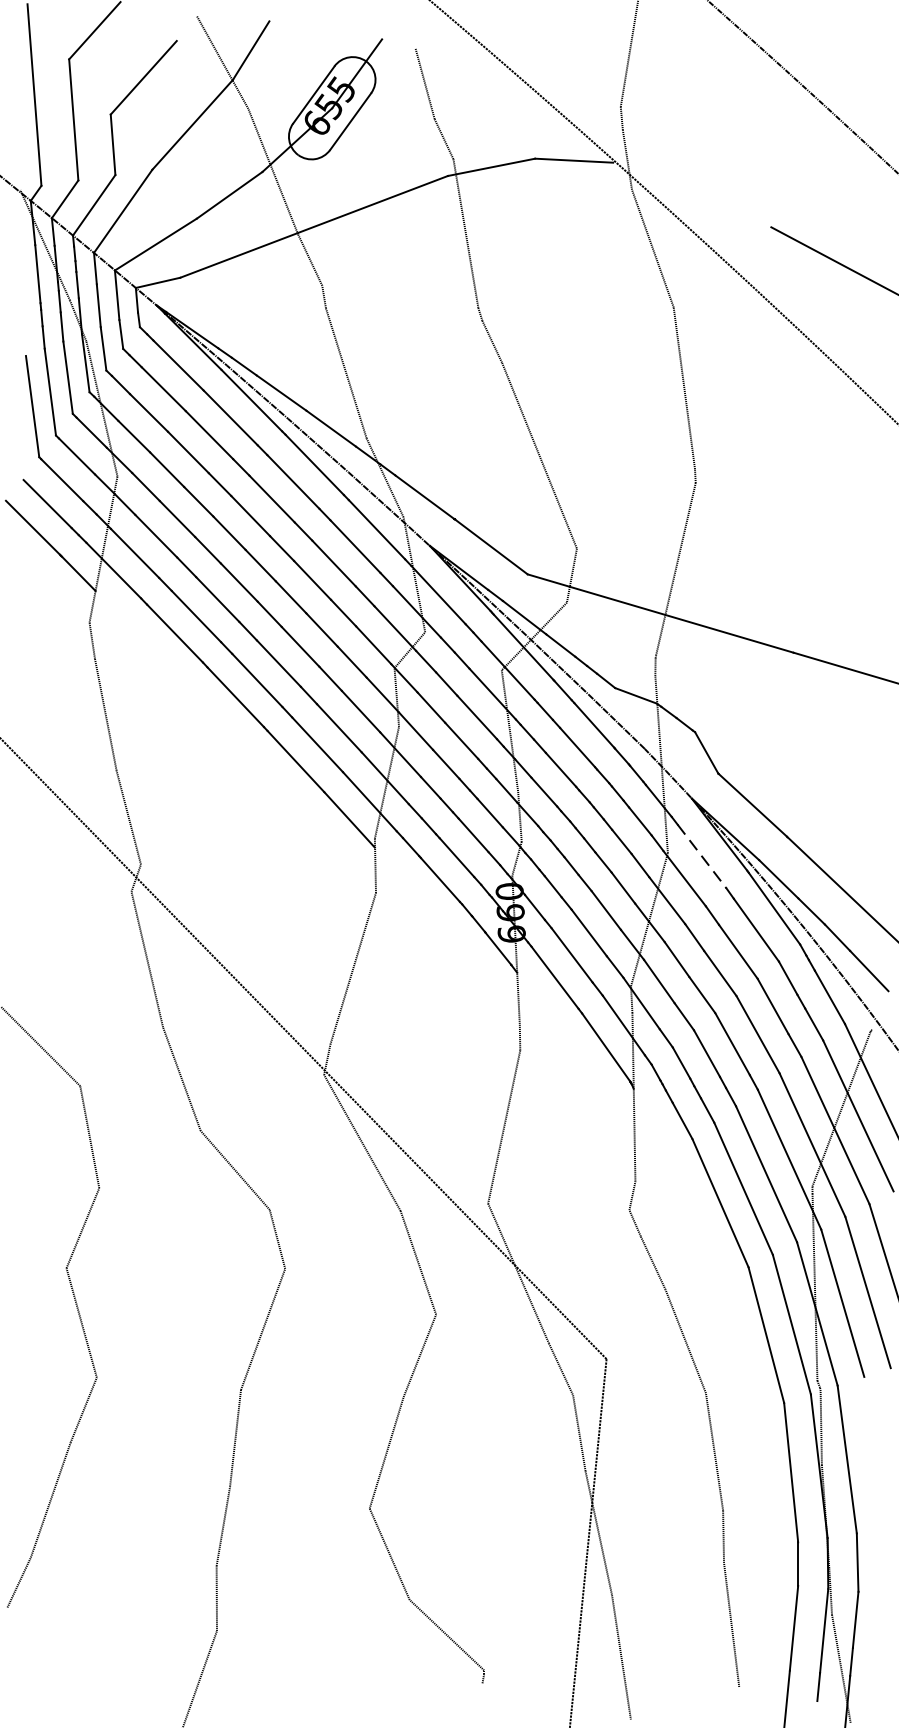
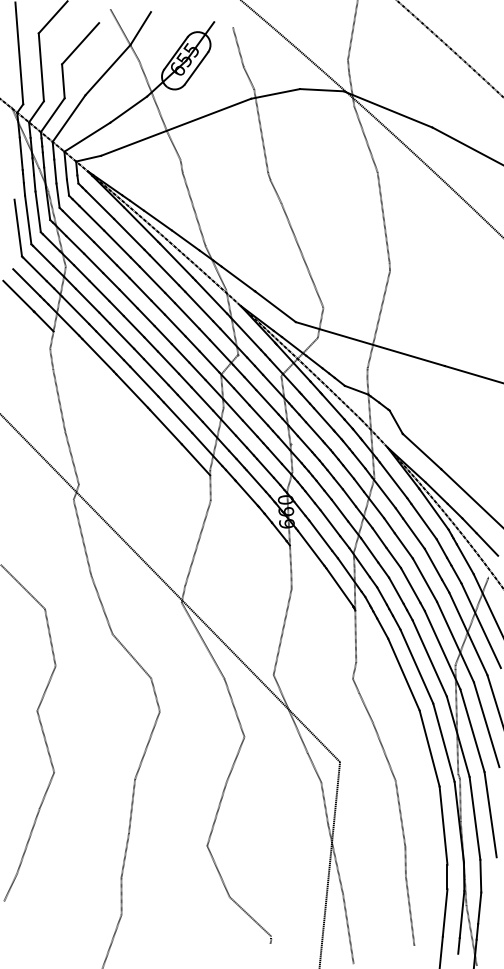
line: (691, 195) -> (387, 109), added
line: (701, 856) -> (393, 480), dashed -> solid
line: (874, 1452) -> (490, 814), added

